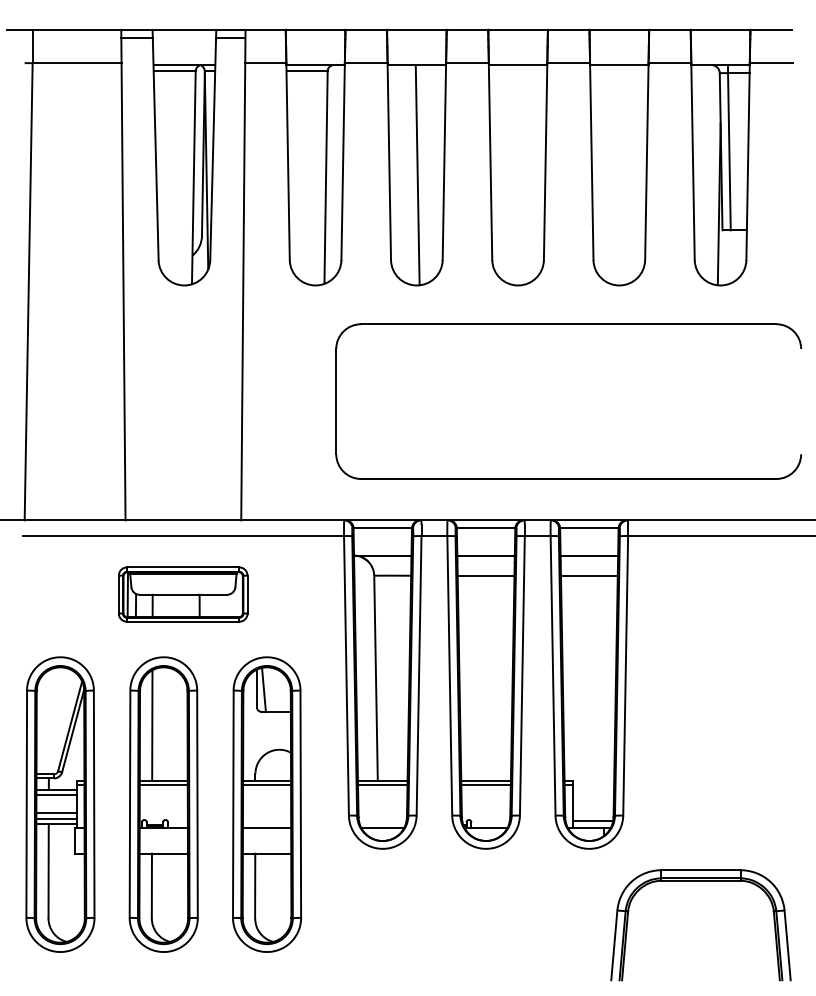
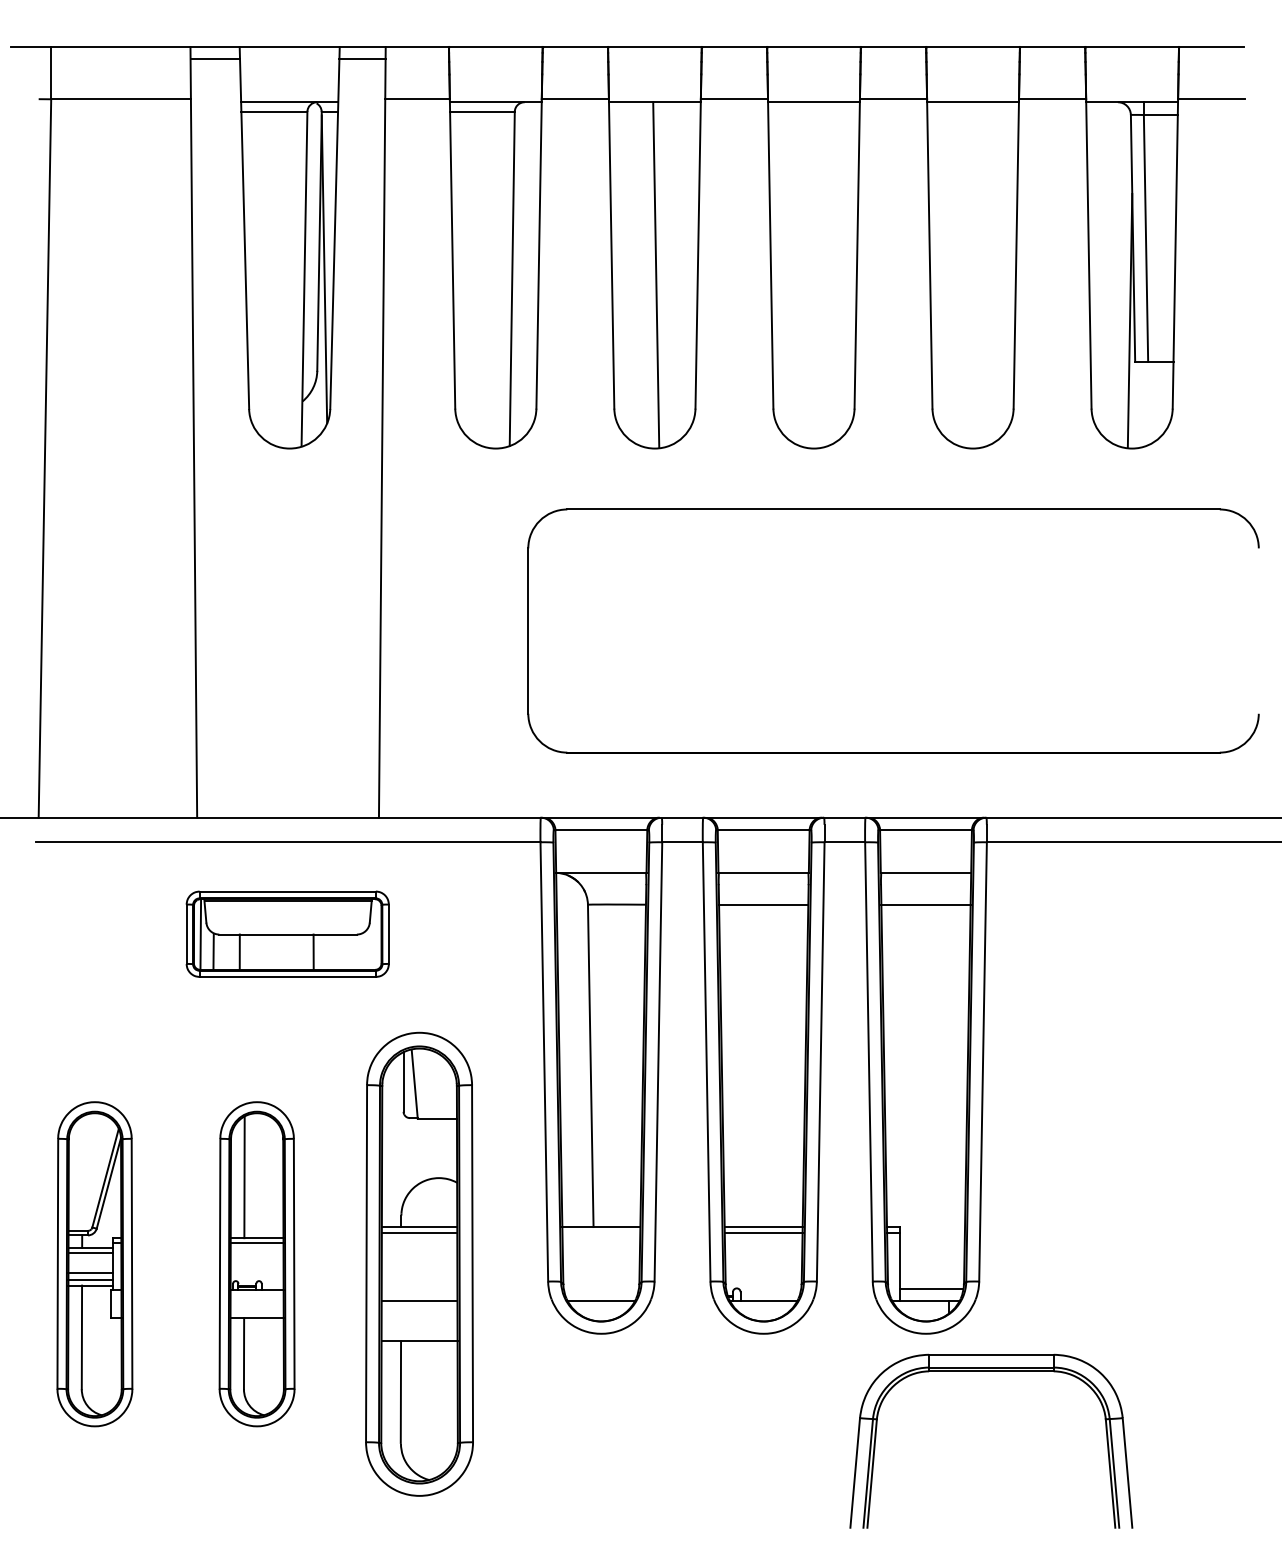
line: (382, 785) -> (600, 1234), removed
part: (60, 804) -> (94, 1264), size x0.7
part: (163, 804) -> (256, 1264), size x0.7
part: (700, 881) -> (990, 1372), moved

